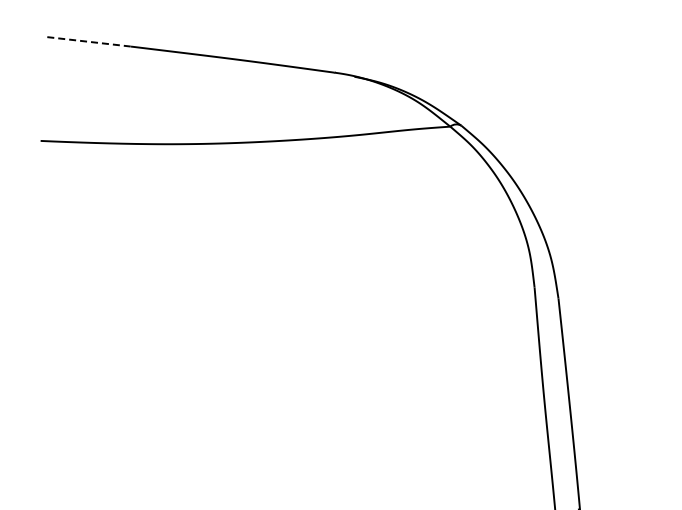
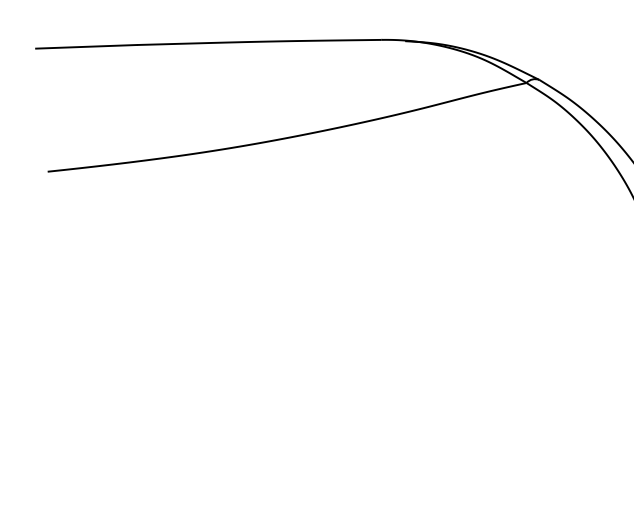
line: (88, 41) -> (86, 46), dashed -> solid

